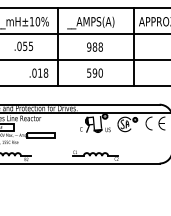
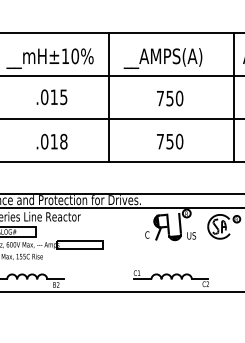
text: (25, 46) -> (54, 97), .055 -> .015
text: (94, 46) -> (169, 97), 988 -> 750
text: (38, 72) -> (51, 140), moved
text: (92, 72) -> (165, 140), 590 -> 750

